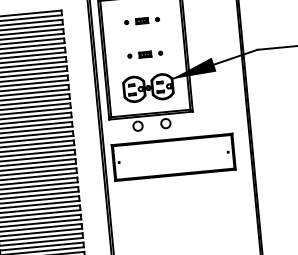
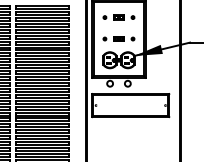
part: (141, 20) -> (118, 17), size x1.43
part: (144, 53) -> (118, 38), size x1.43

